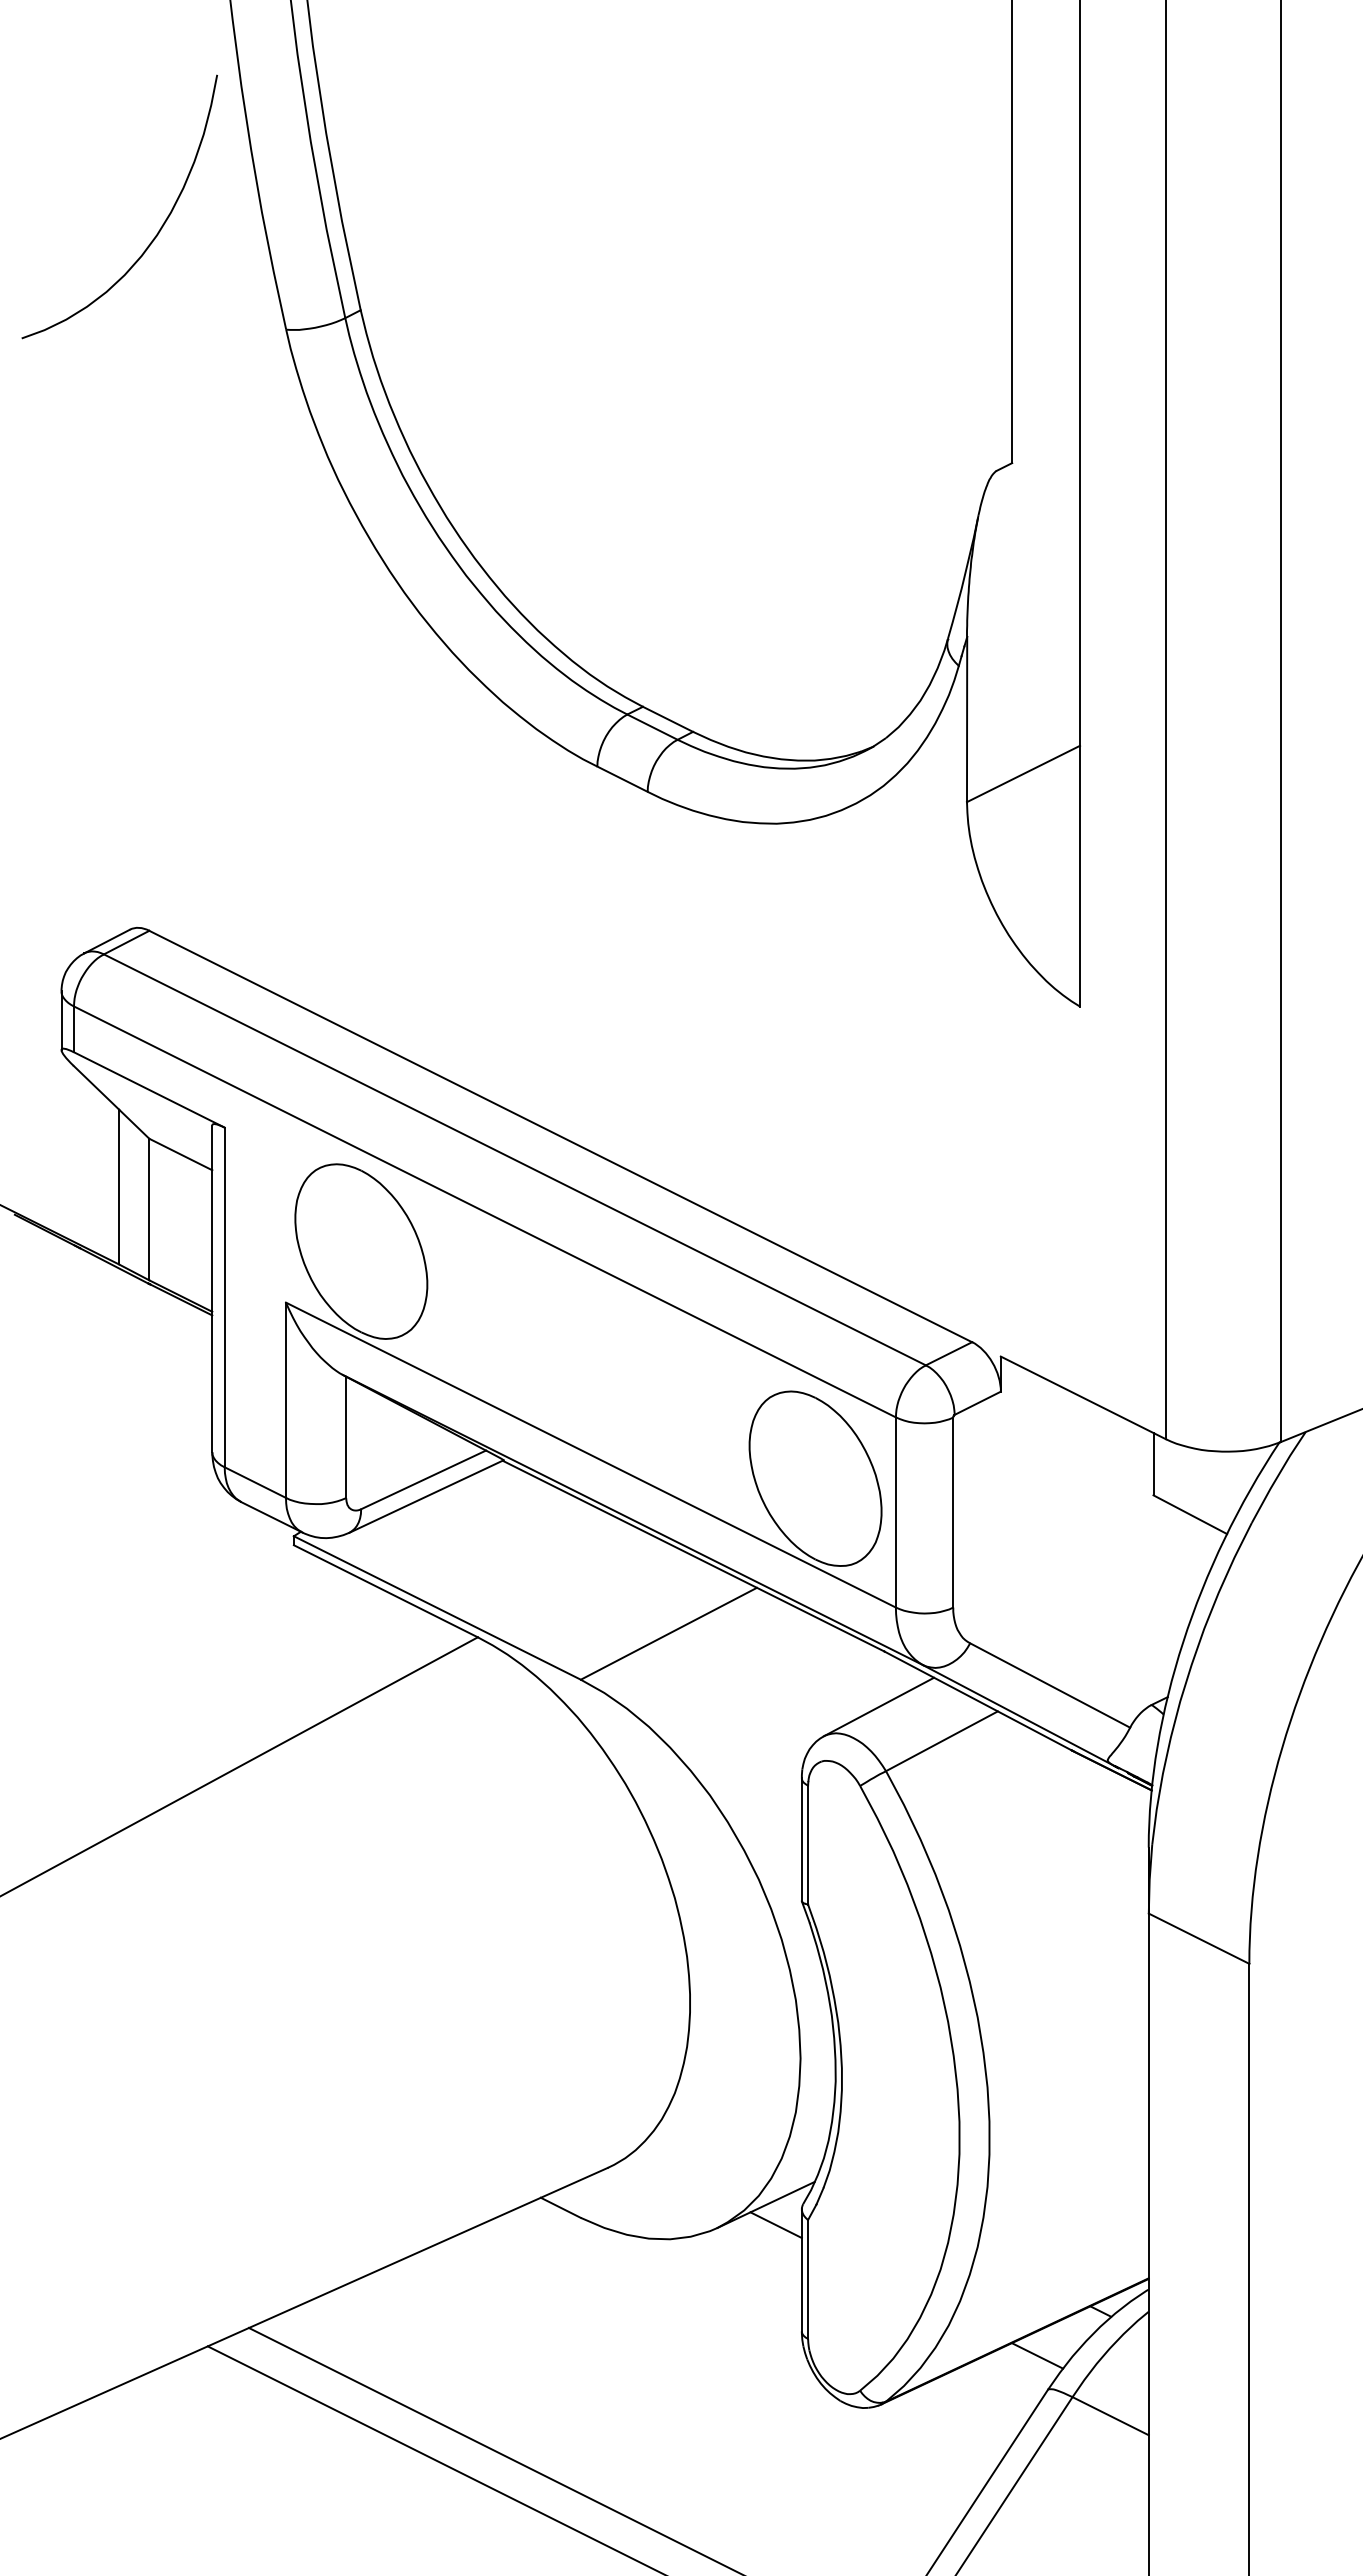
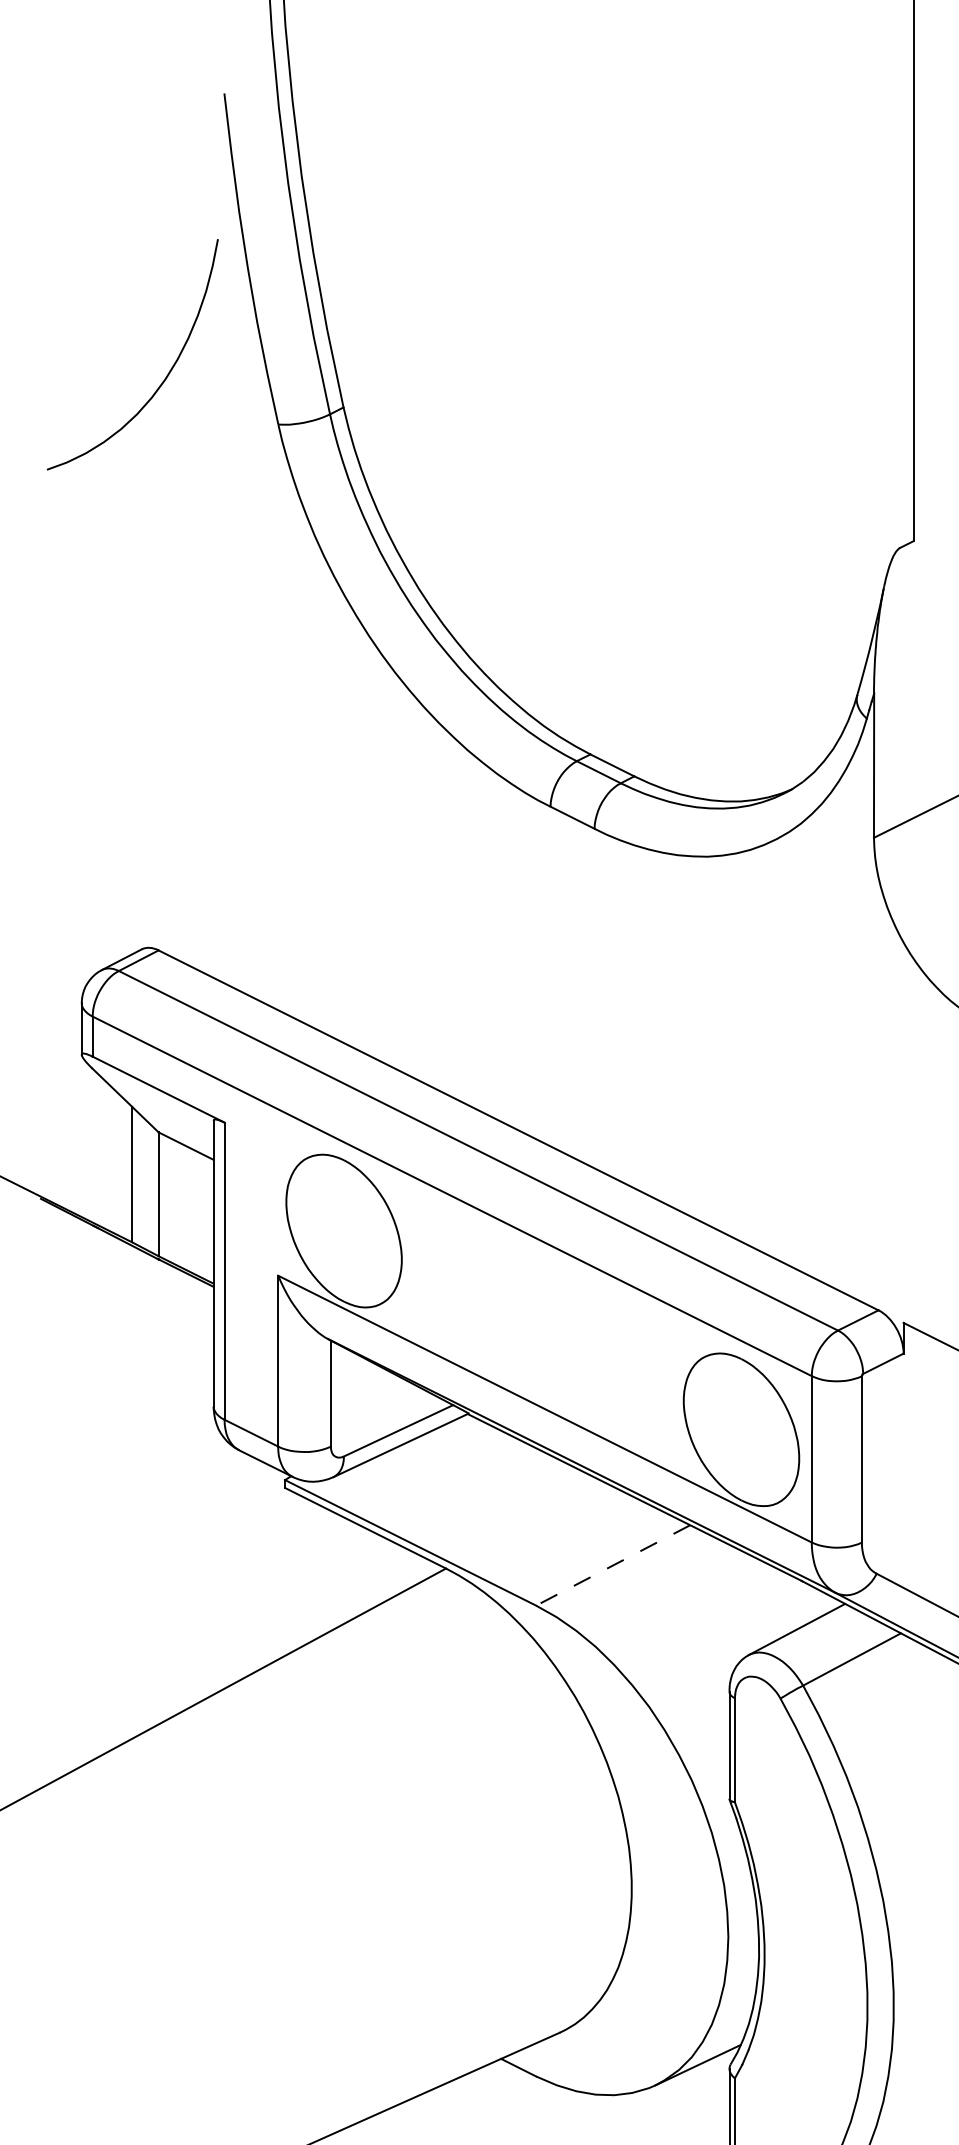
curve: (158, 230) -> (166, 375), moved
line: (668, 1634) -> (612, 1566), solid -> dashed
line: (775, 2225) -> (706, 2083), removed

